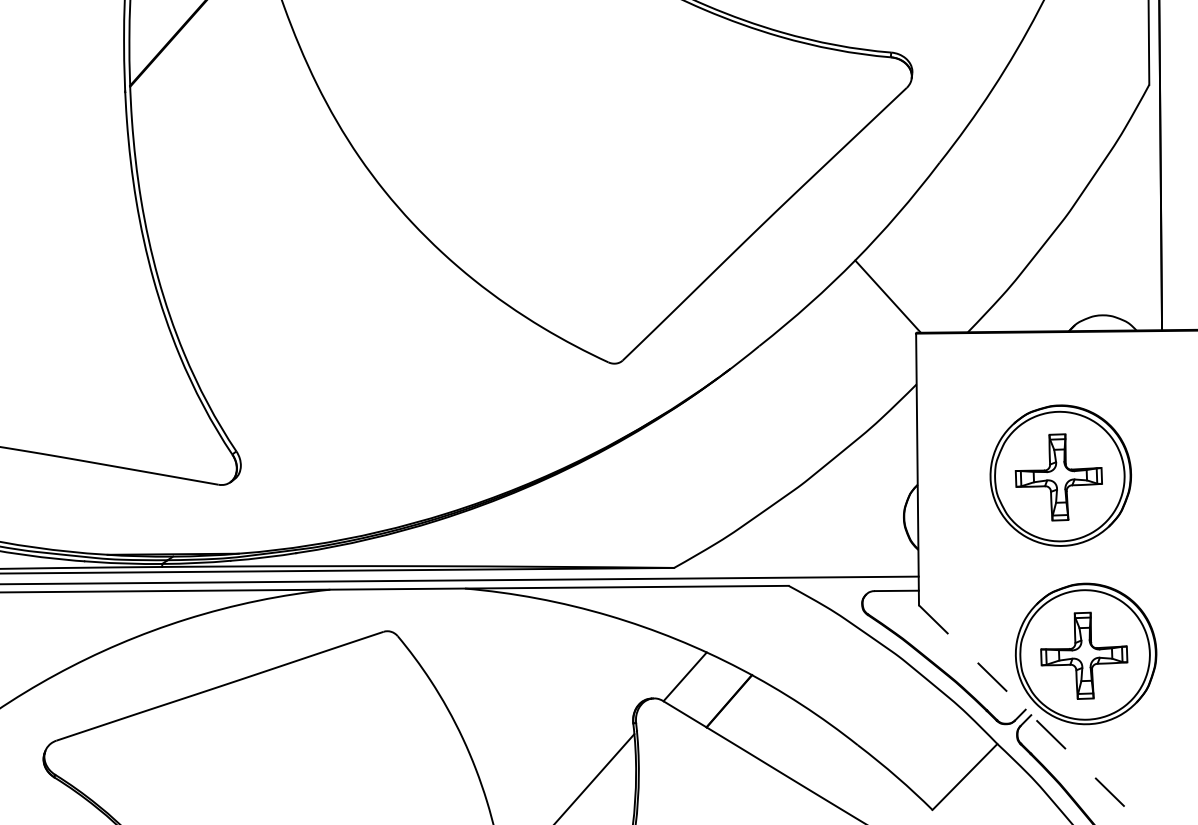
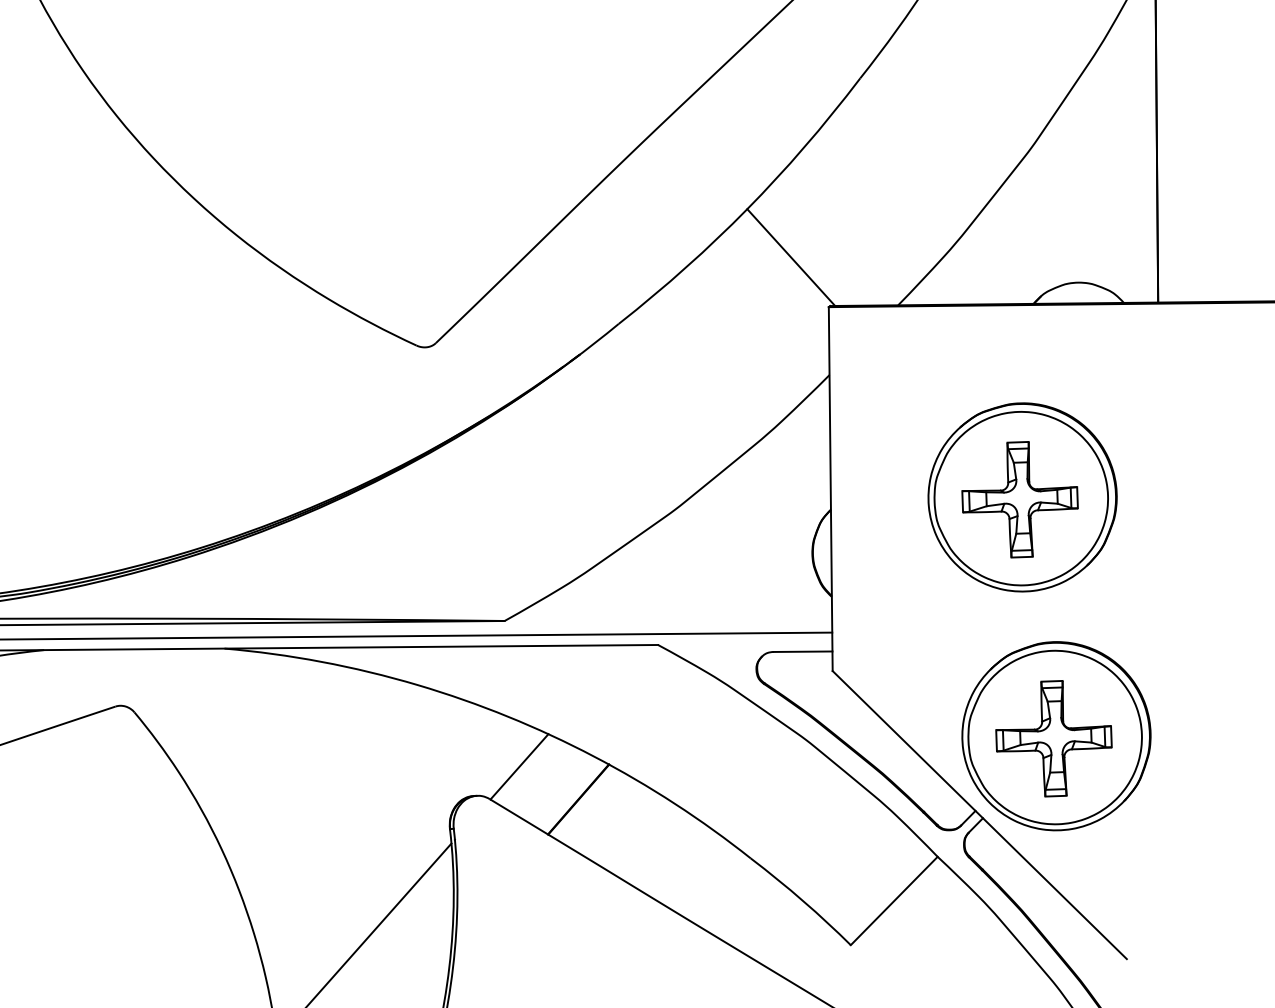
line: (1028, 712) -> (979, 814), dashed -> solid

